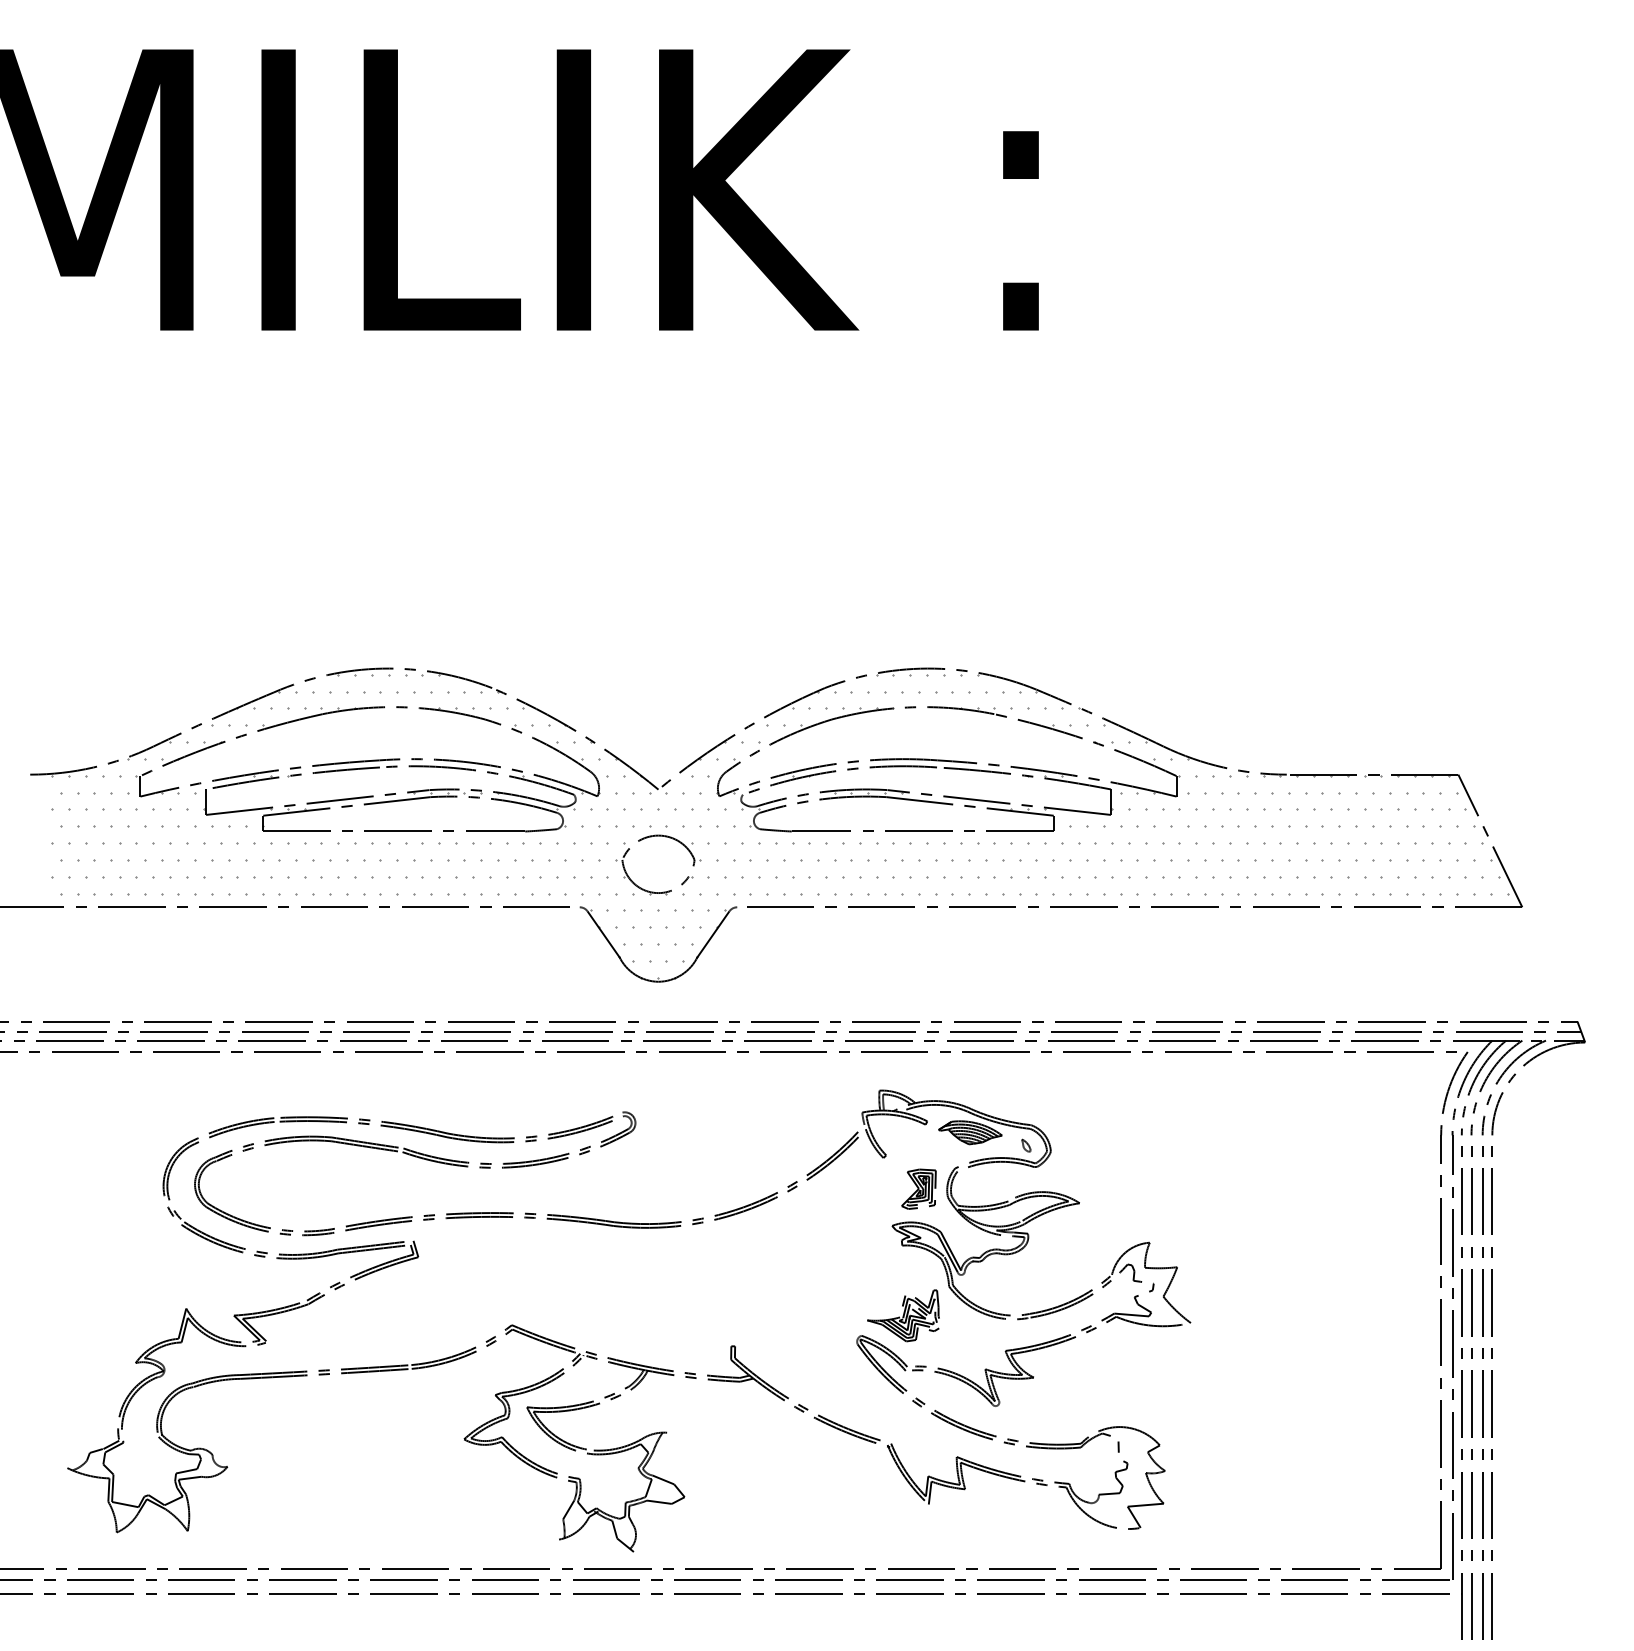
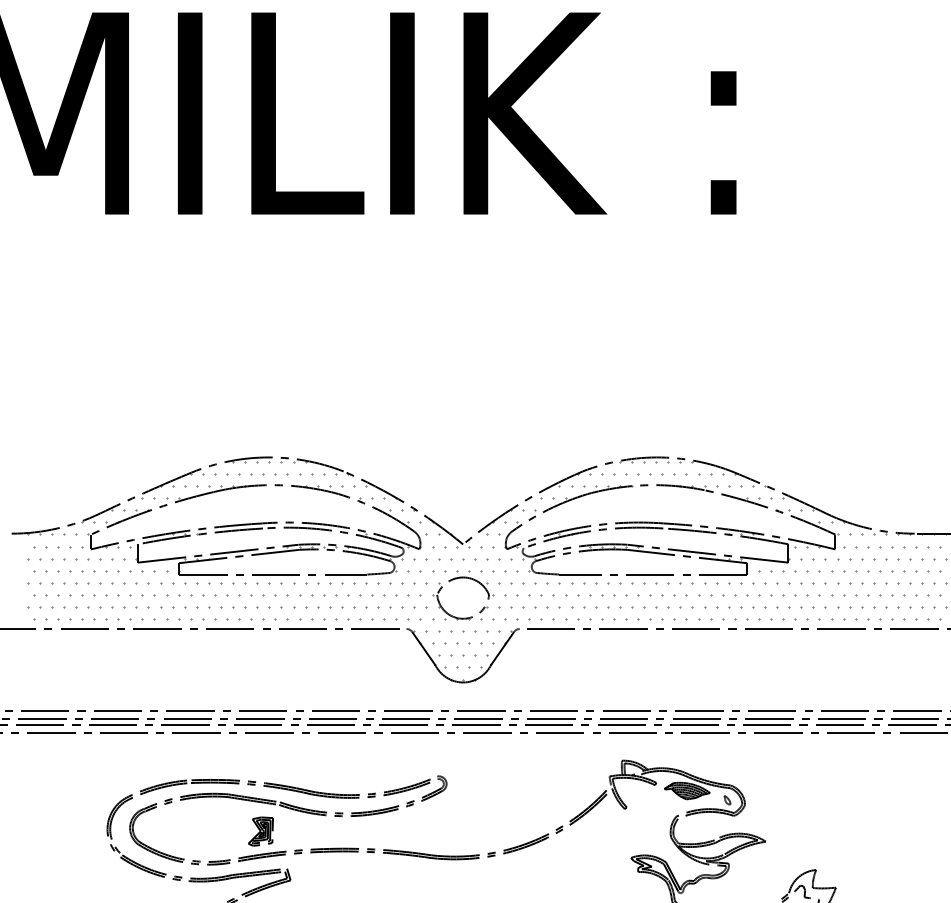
part: (918, 1188) -> (260, 831), moved

